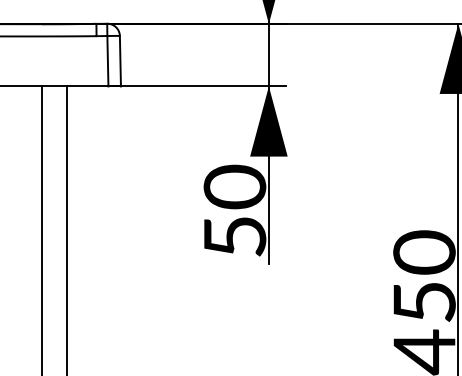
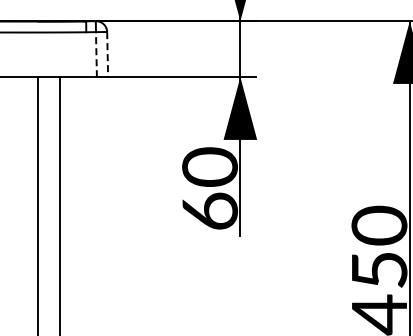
line: (107, 61) -> (96, 54), solid -> dashed
line: (120, 61) -> (107, 54), solid -> dashed
text: (235, 235) -> (210, 210), 50 -> 60

